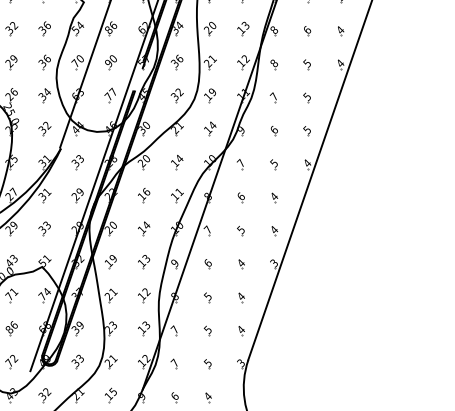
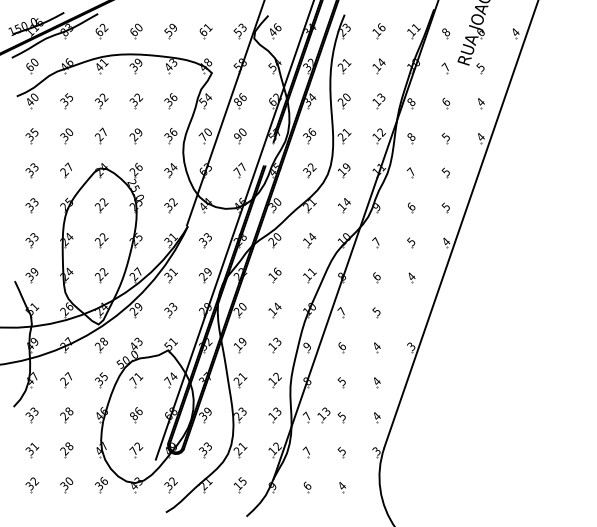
part: (274, 230) -> (411, 312), removed
part: (190, 329) -> (323, 415), added

